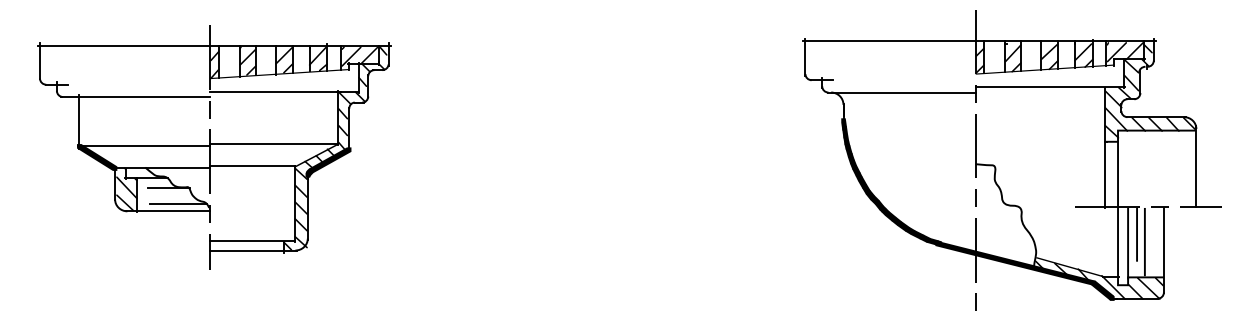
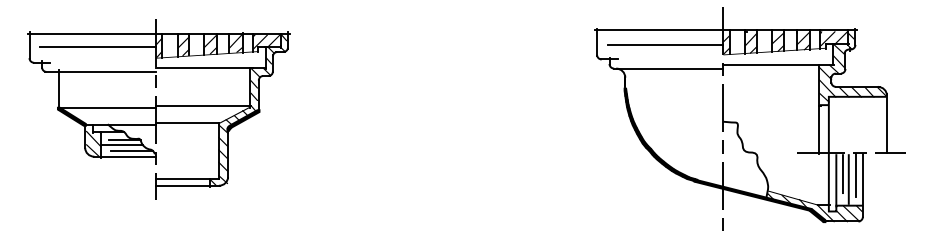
line: (897, 60) -> (665, 44), added
line: (132, 63) -> (98, 47), added
line: (165, 195) -> (122, 144), added
line: (1154, 236) -> (855, 175), added

